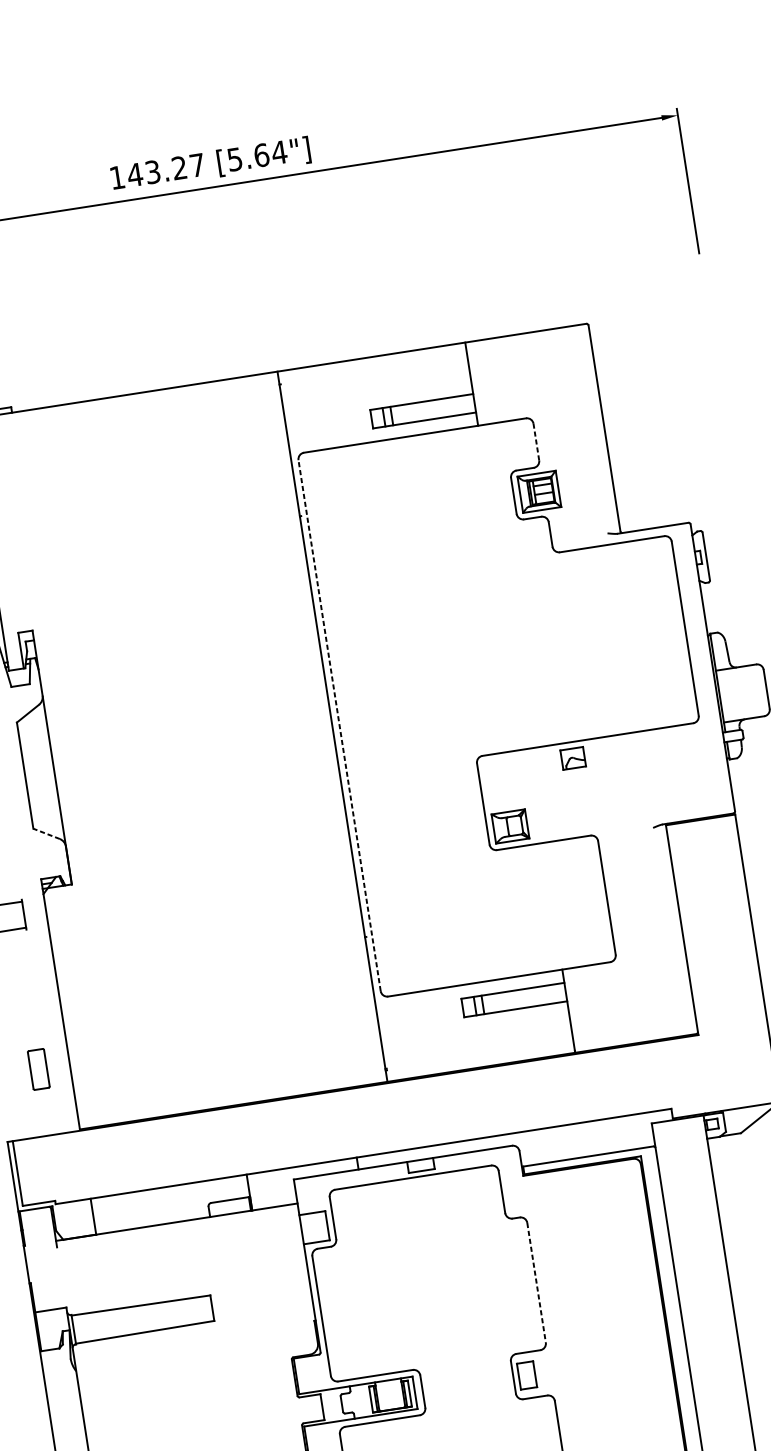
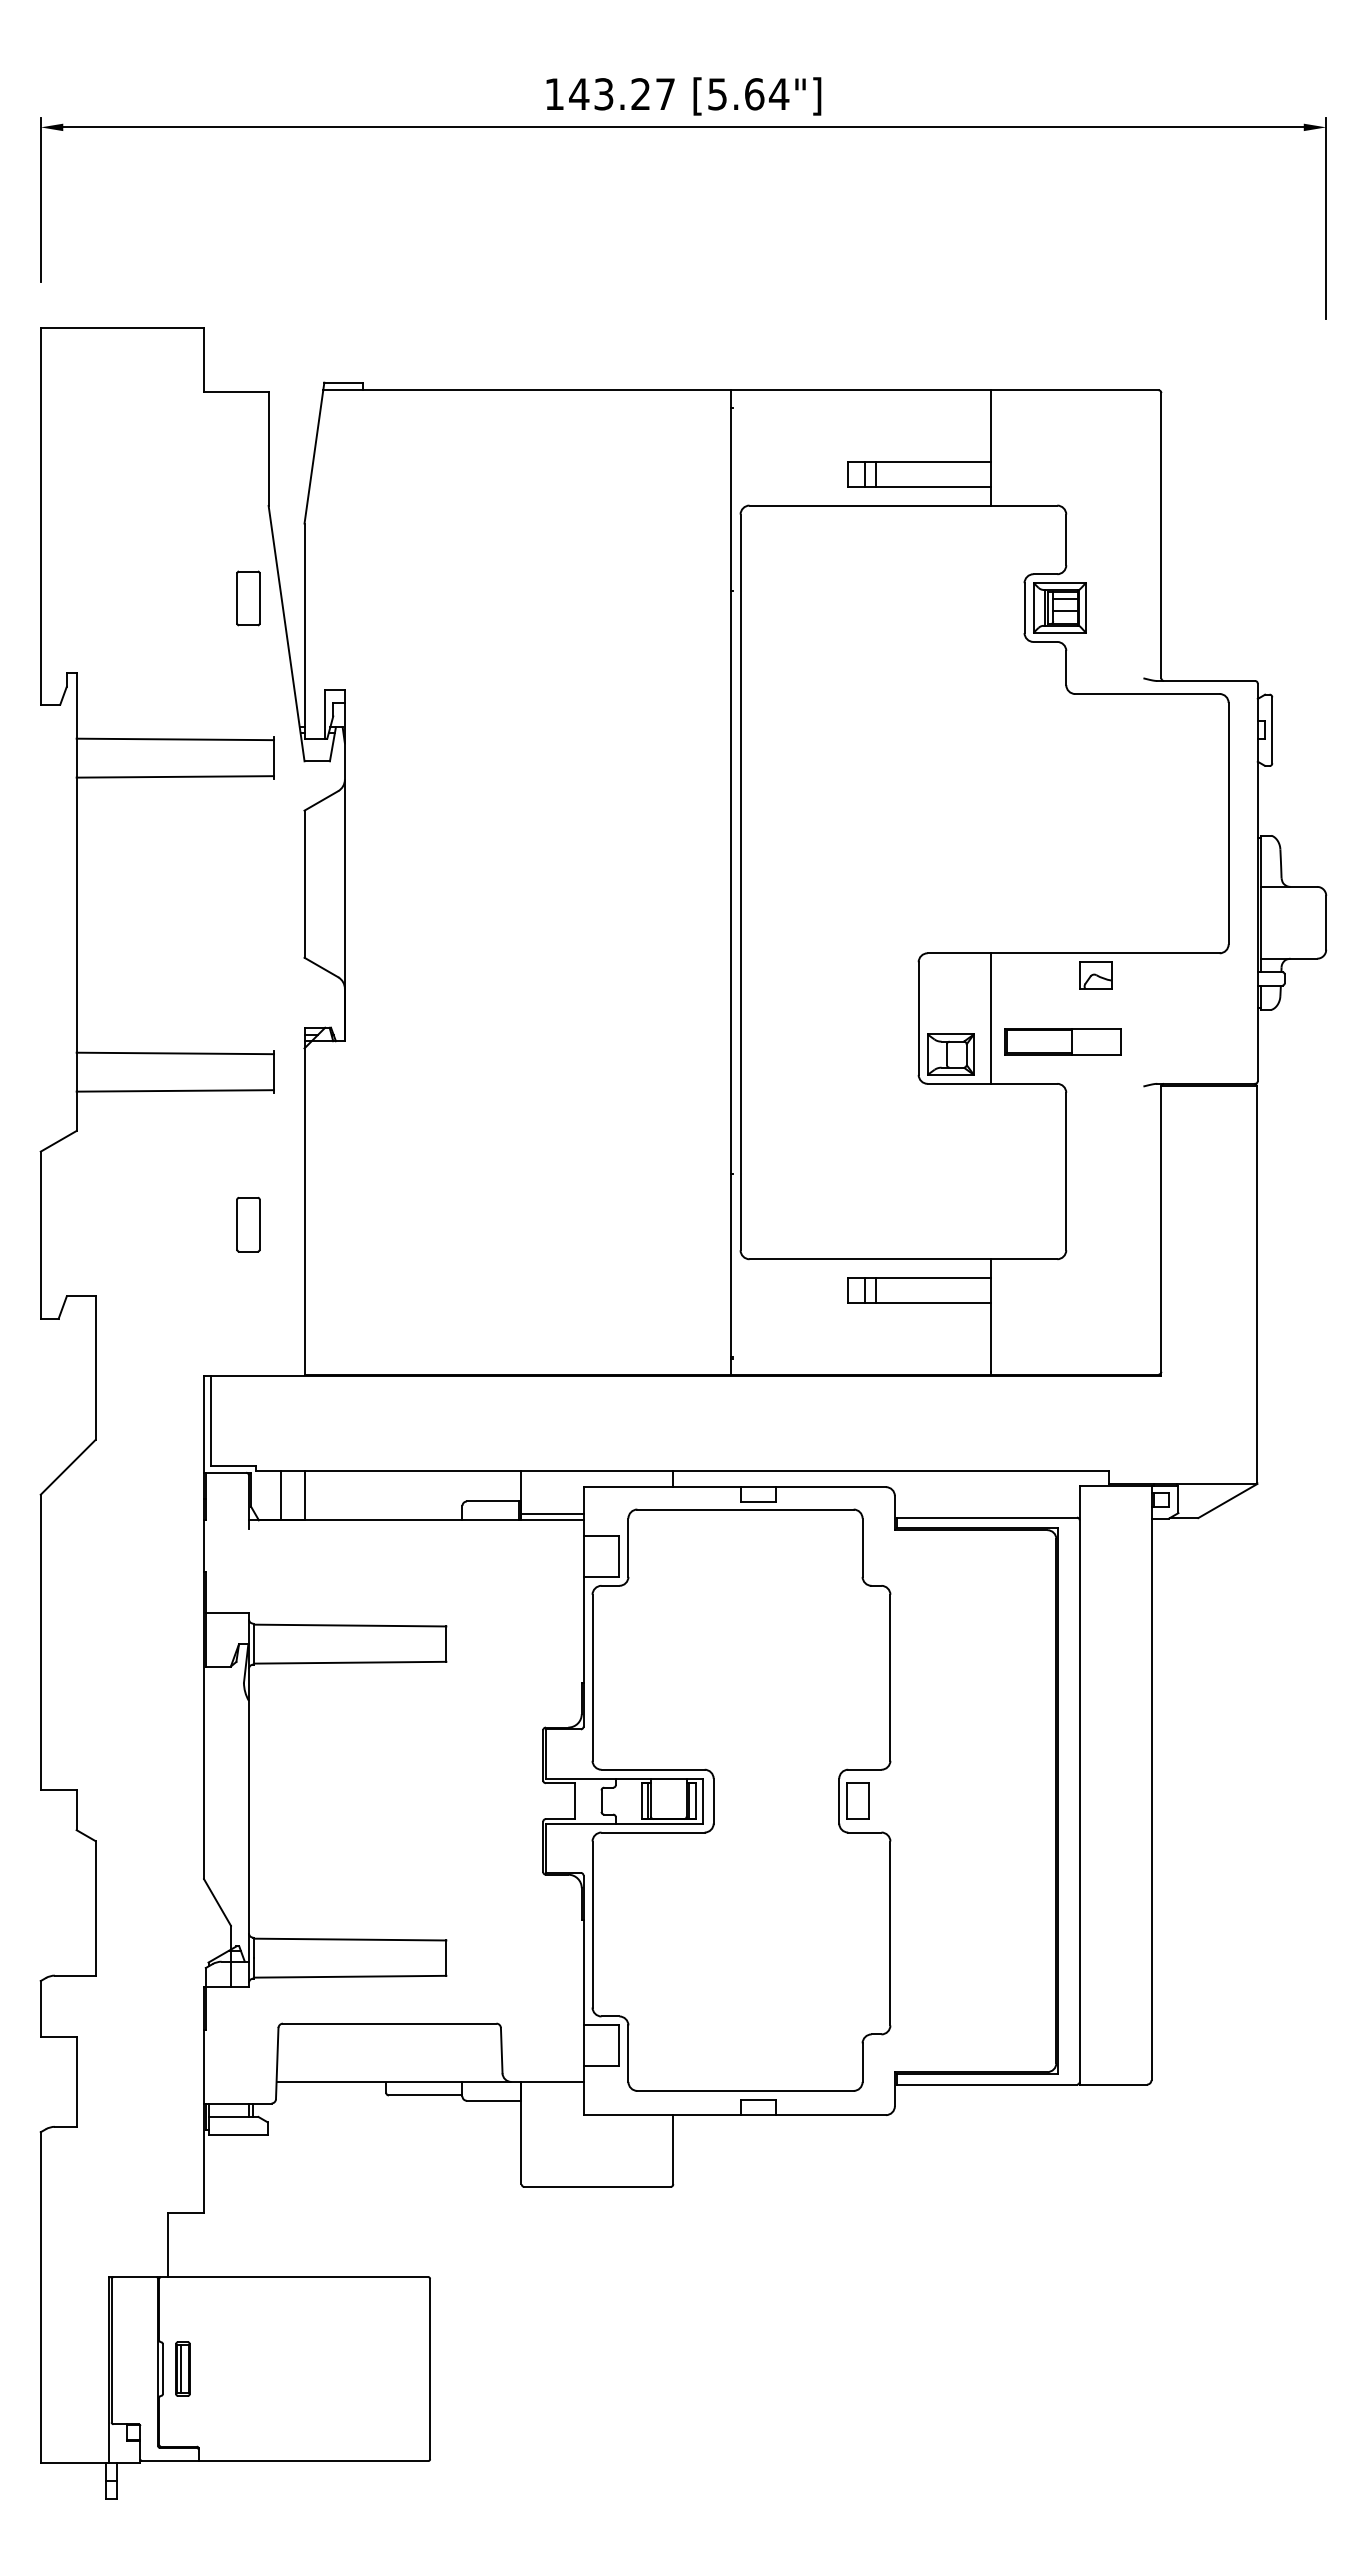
line: (536, 441) -> (1066, 539), dashed -> solid
line: (339, 725) -> (740, 882), dashed -> solid
part: (572, 758) -> (1095, 975), moved
line: (535, 795) -> (990, 1018), added
part: (589, 804) -> (1062, 1041), added
line: (45, 833) -> (320, 967), dashed -> solid
part: (38, 1069) -> (248, 1224), moved
line: (273, 1202) -> (551, 1514), added
line: (76, 1219) -> (281, 1495), added
line: (536, 1282) -> (890, 1677), dashed -> solid

